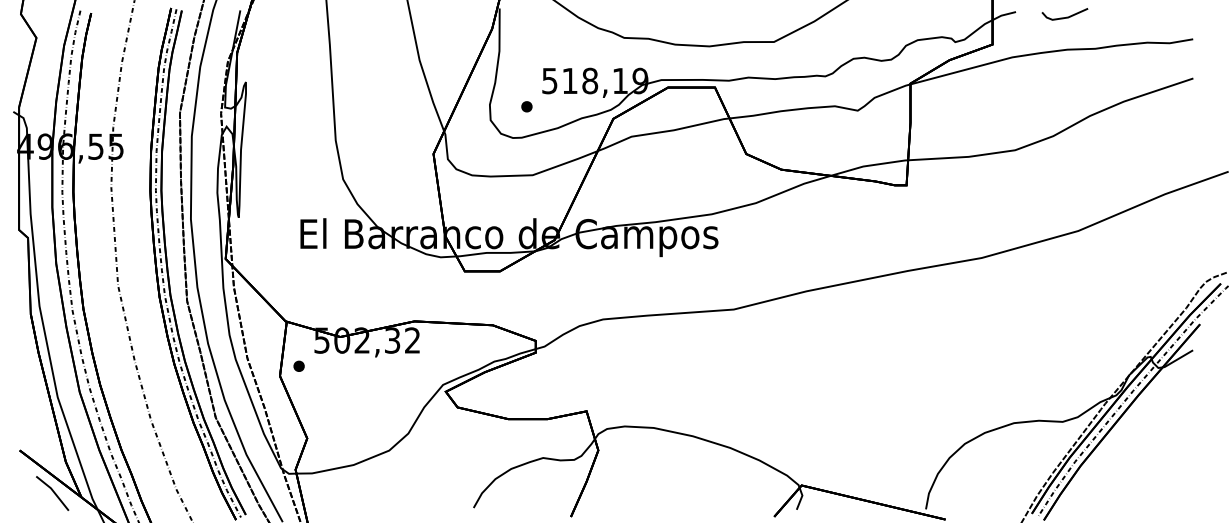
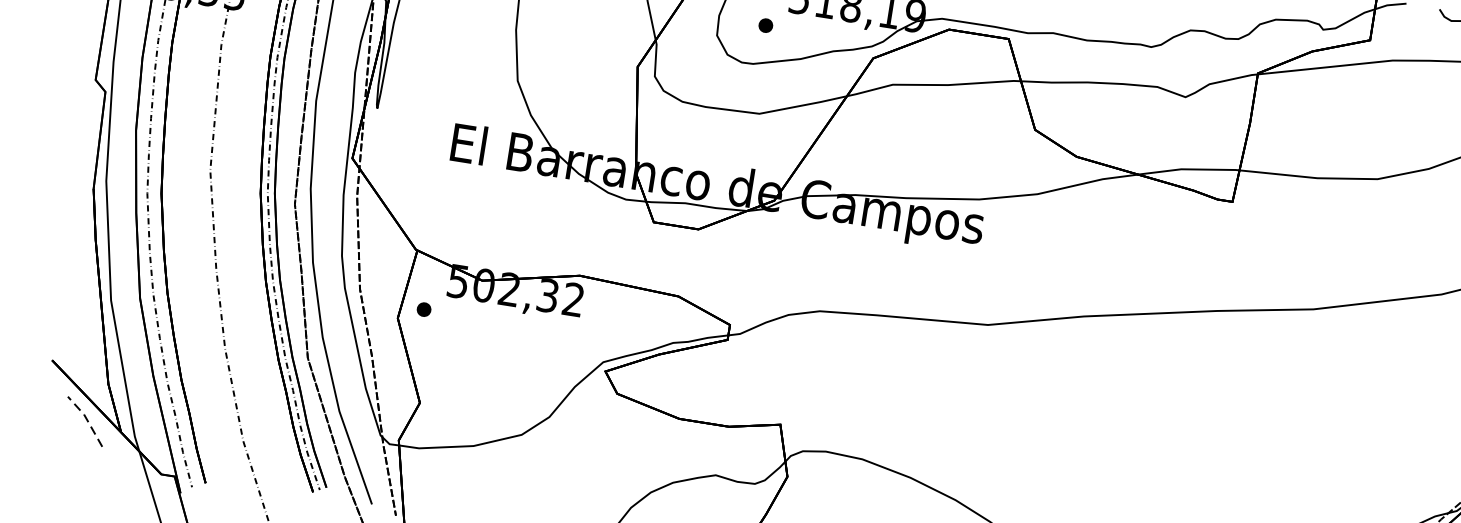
line: (53, 491) -> (86, 419), solid -> dashed

